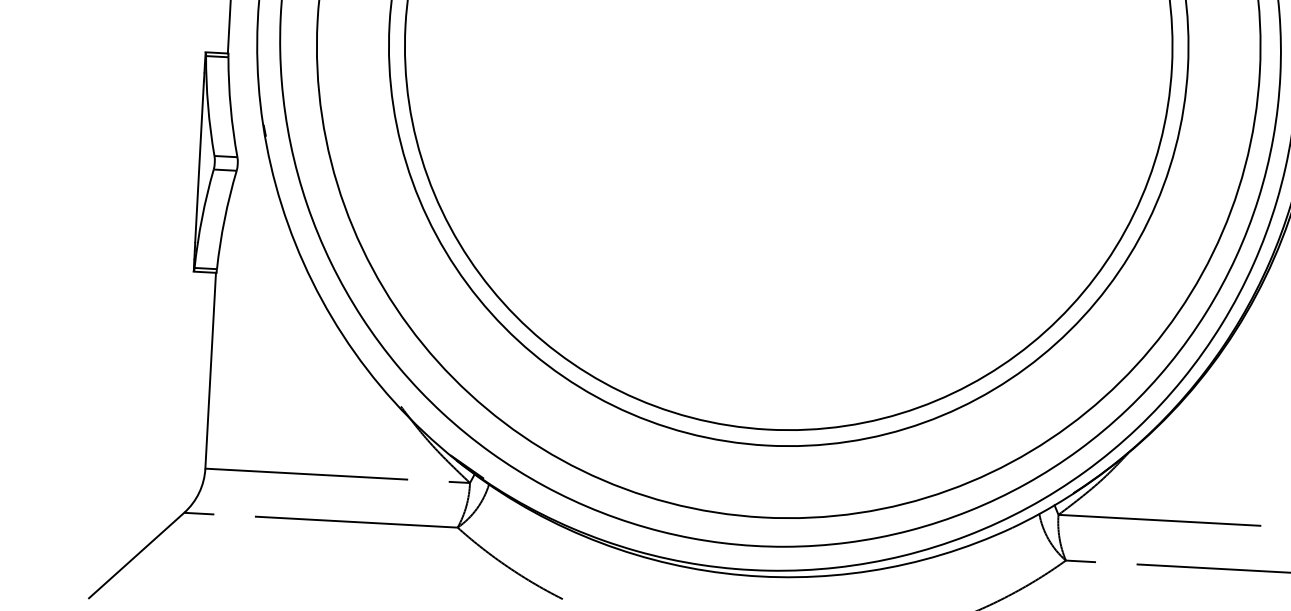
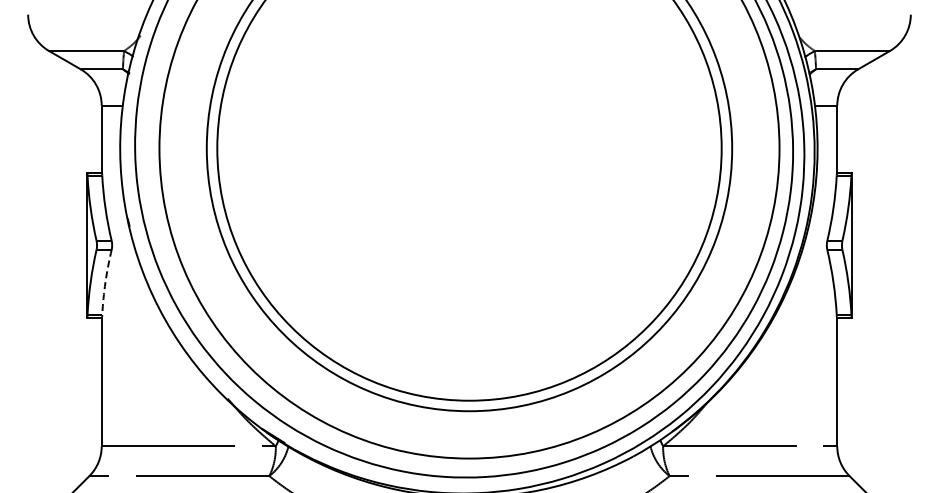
arc: (224, 219) -> (105, 282), solid -> dashed

